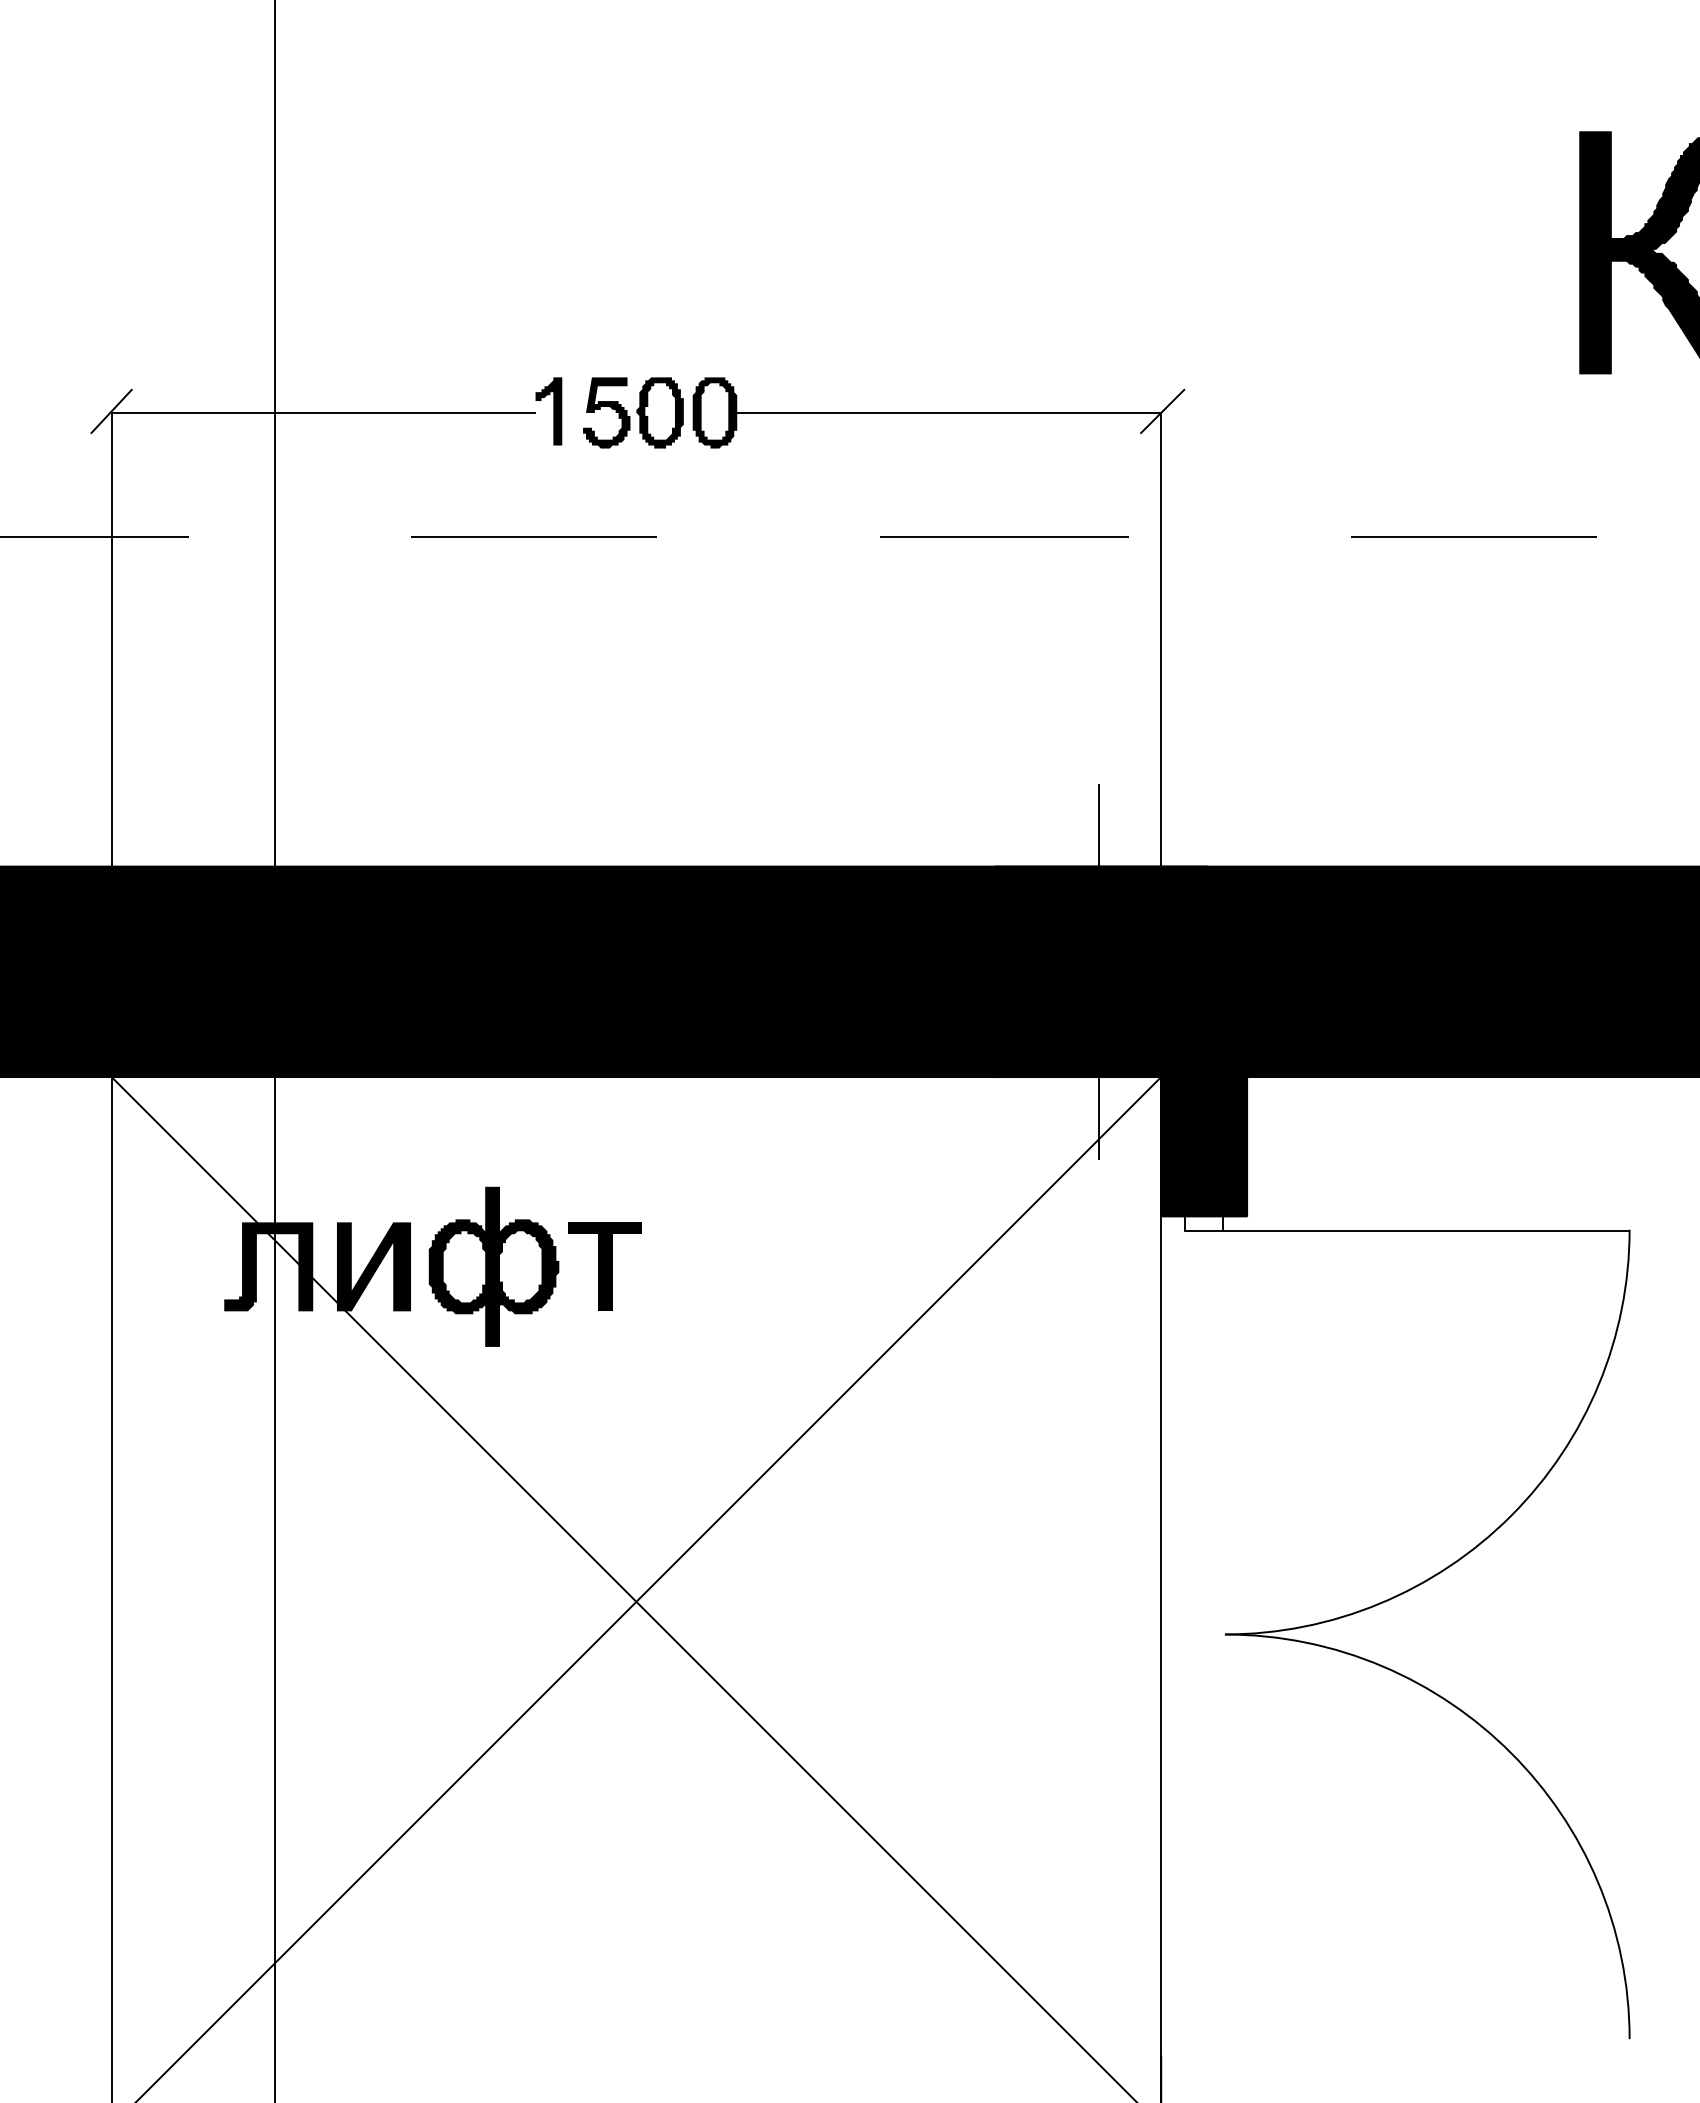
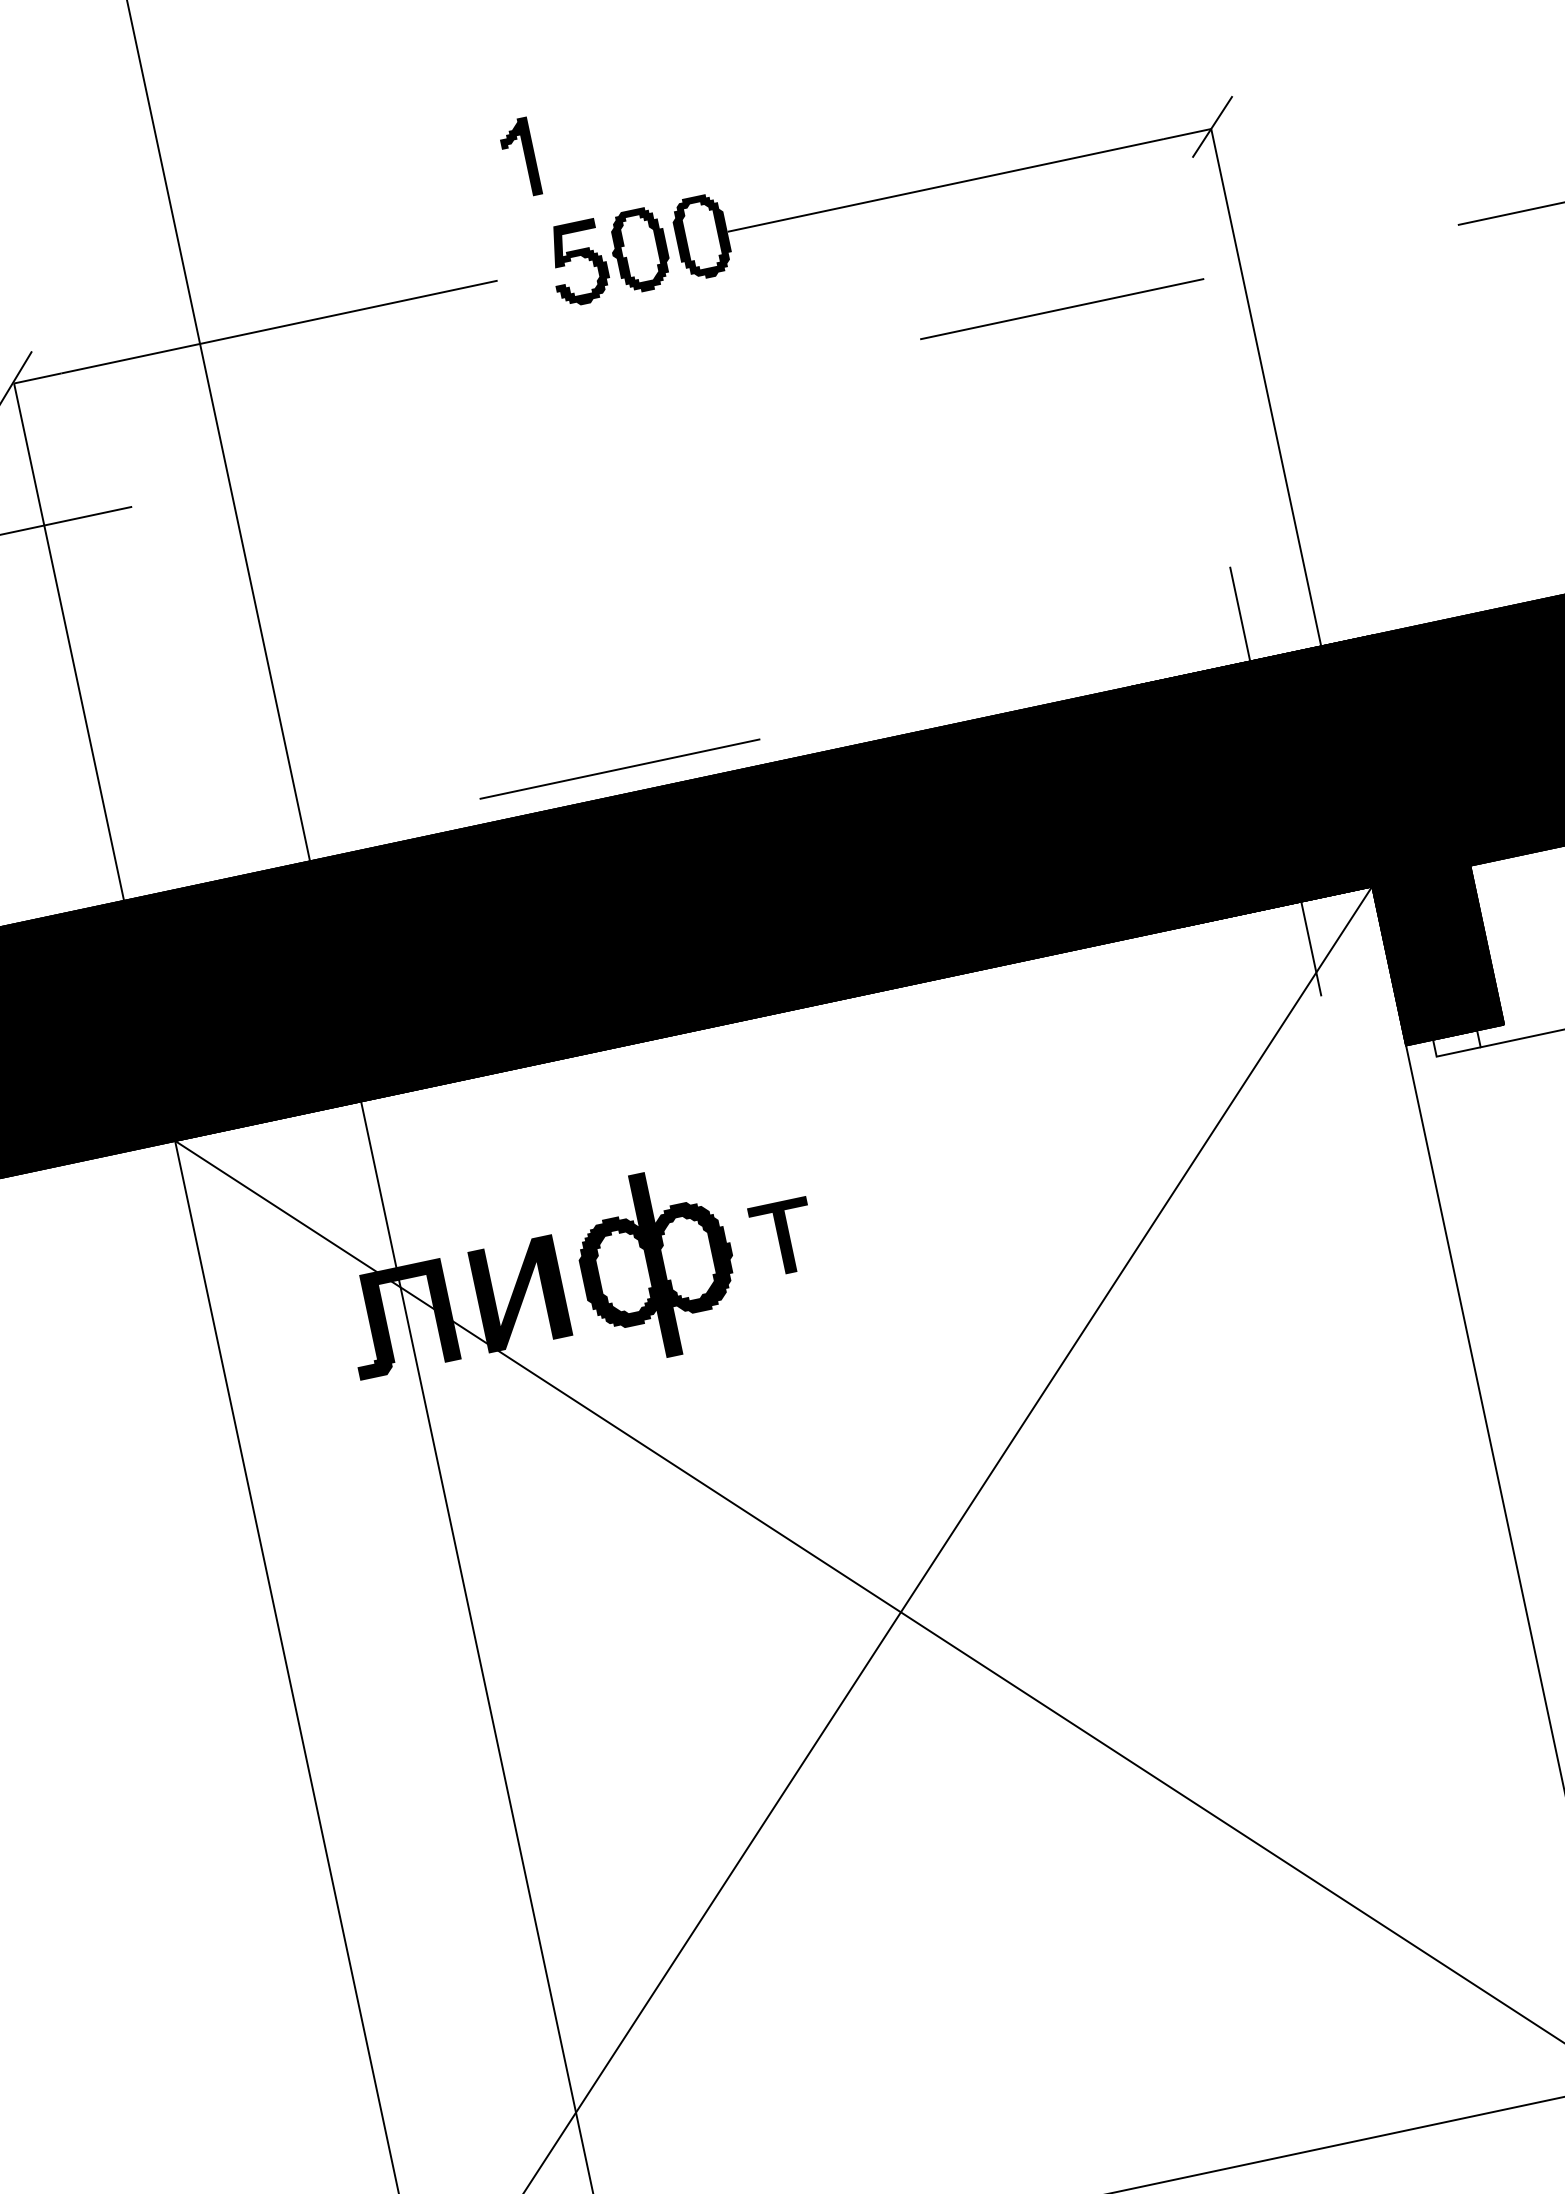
part: (548, 411) -> (519, 158), moved
line: (533, 536) -> (619, 768), moved
part: (604, 1266) -> (783, 1237), size x0.7

